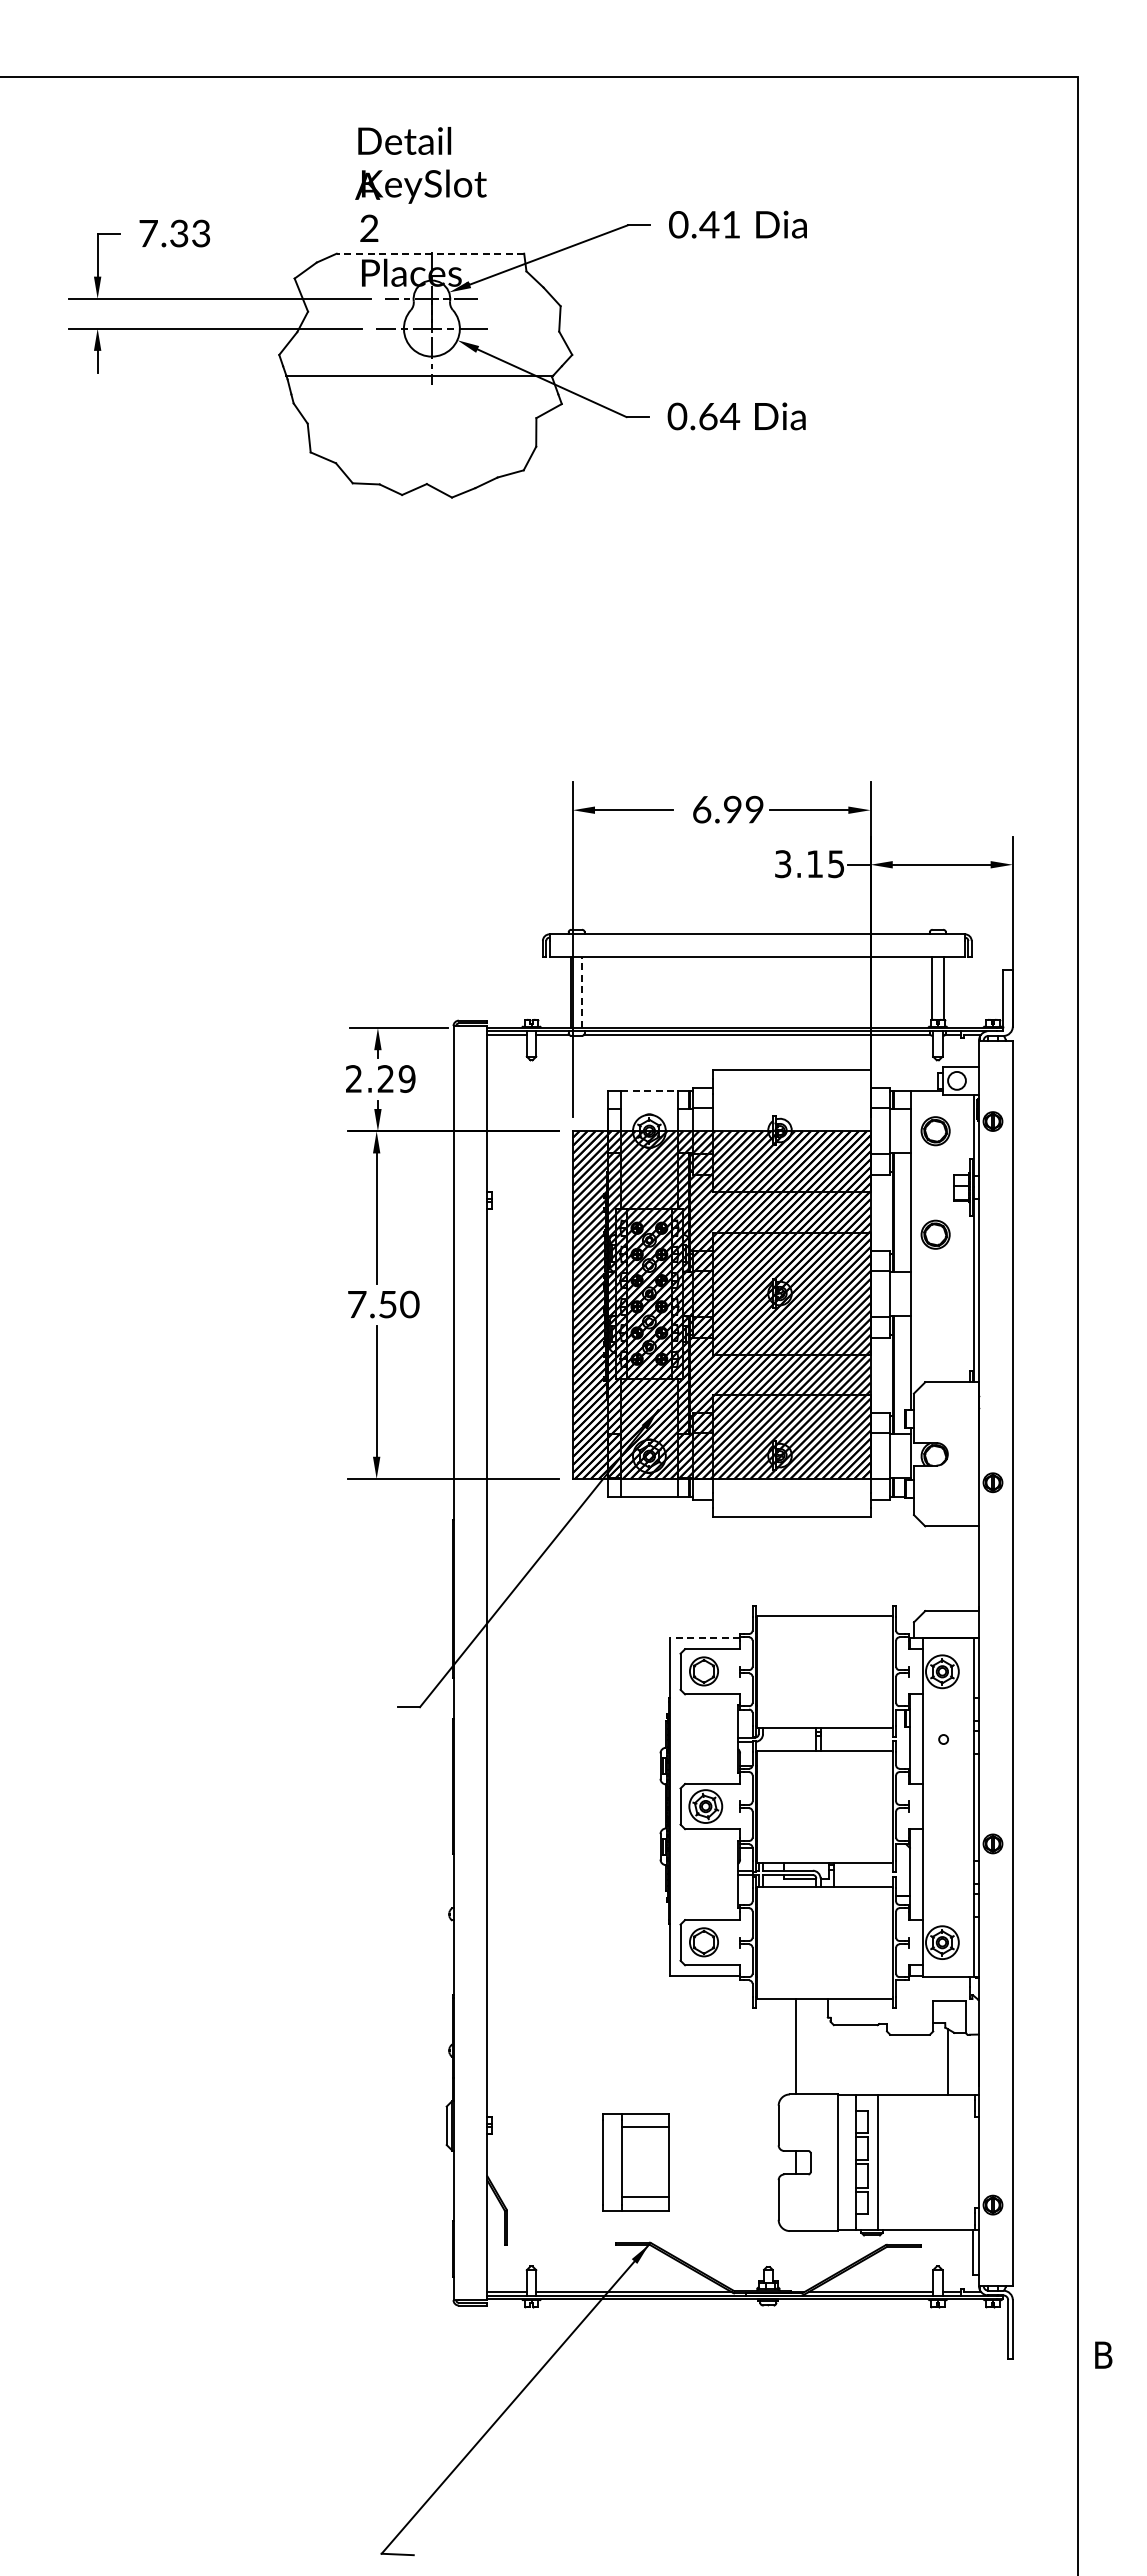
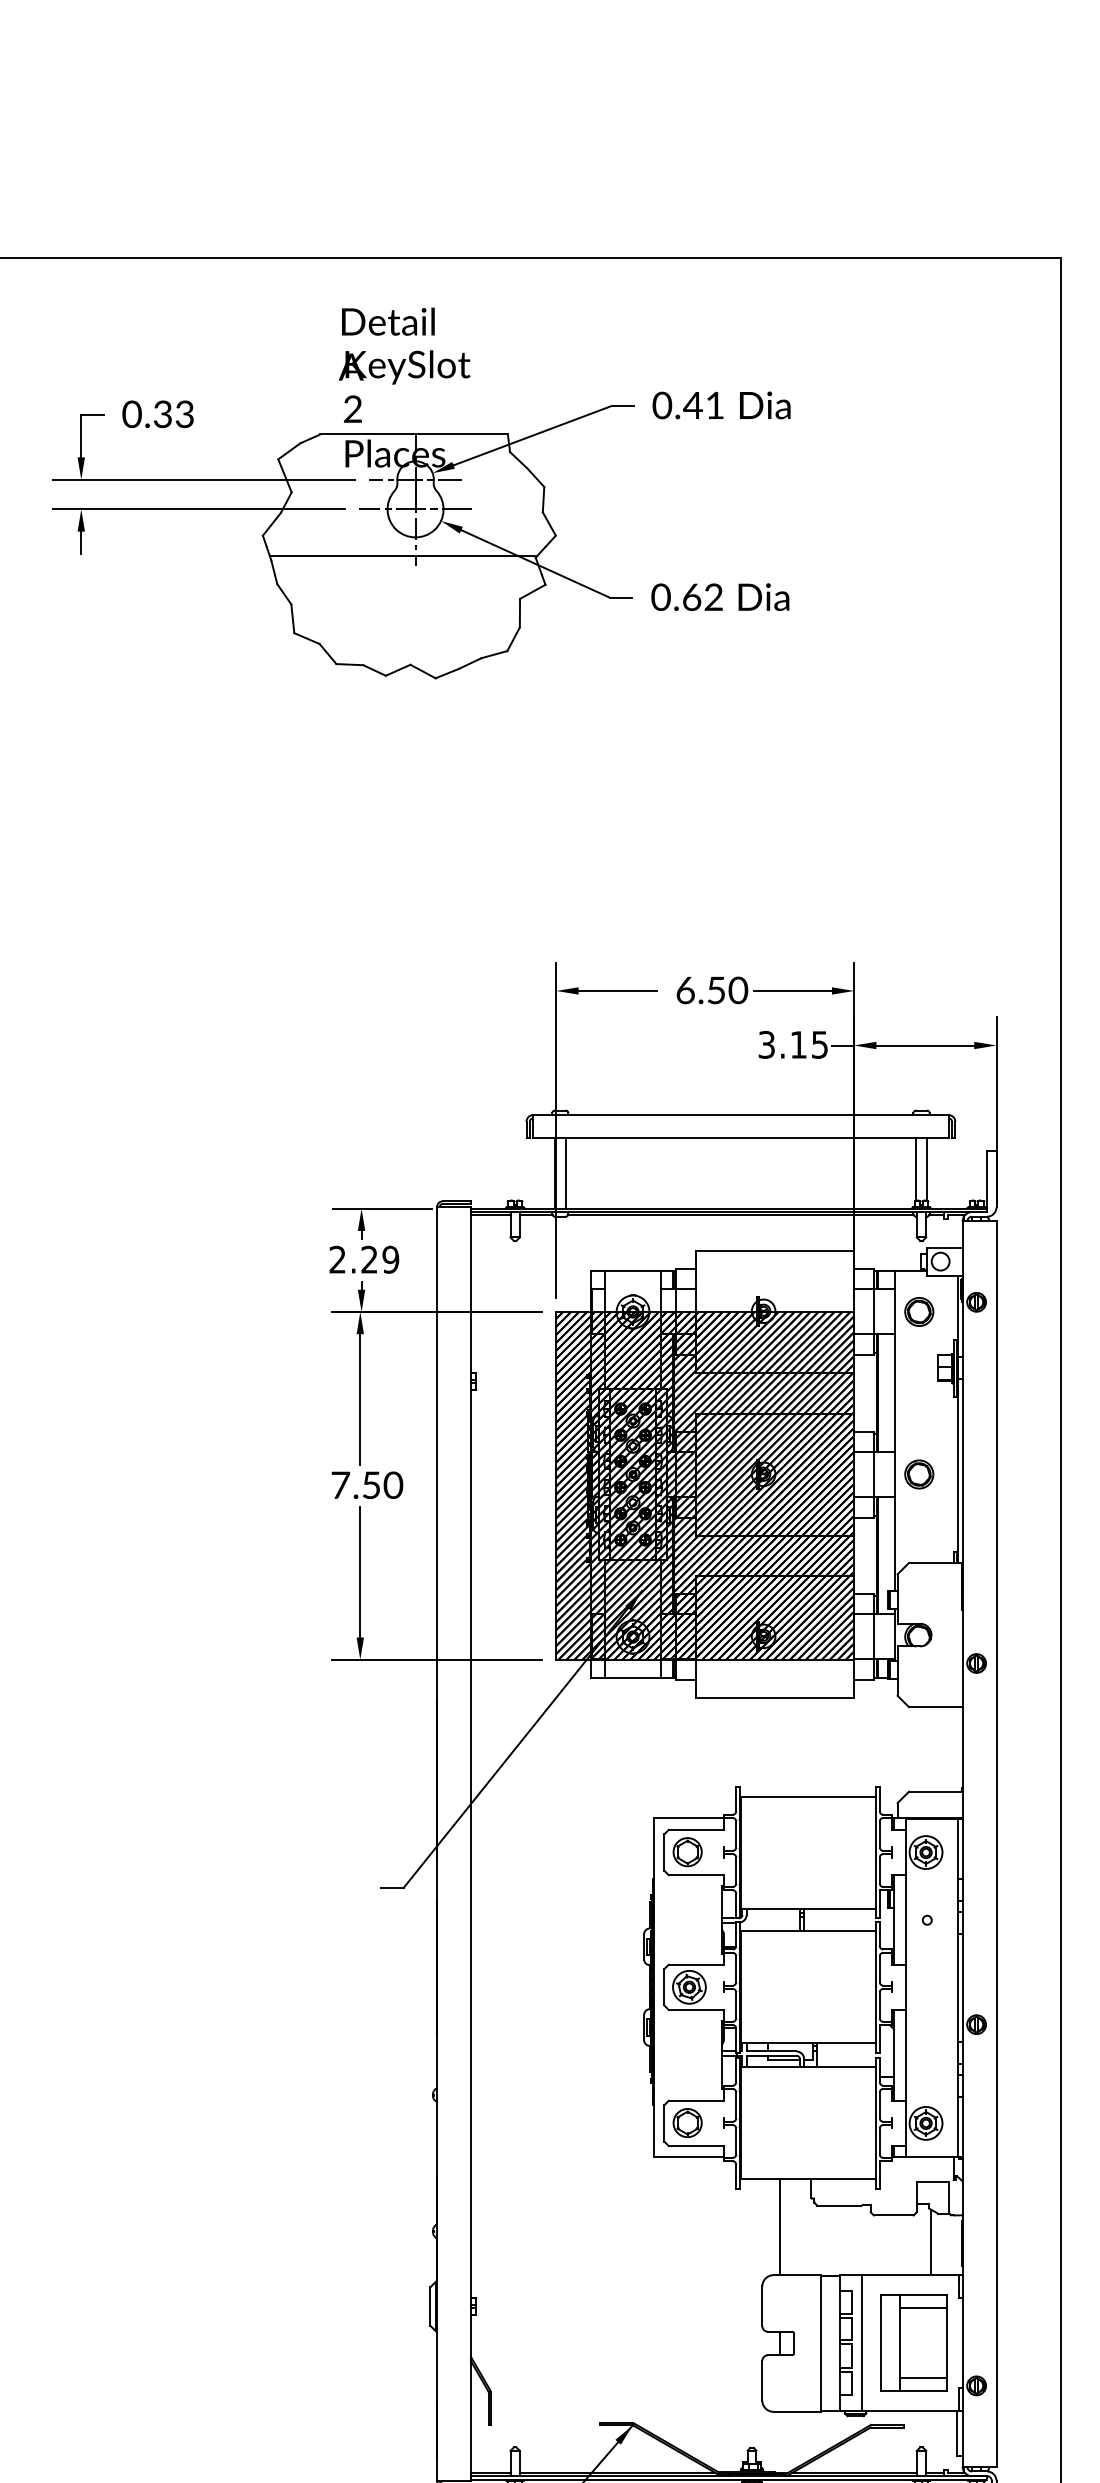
text: (148, 233) -> (132, 414), 7.33 -> 0.33
line: (430, 253) -> (414, 434), dashed -> solid
text: (729, 415) -> (713, 596), 0.64 -> 0.62
text: (744, 809) -> (728, 990), 6.99 -> 6.50
line: (582, 992) -> (566, 1173), dashed -> solid
line: (649, 1090) -> (633, 1271), dashed -> solid
part: (935, 1234) -> (919, 1474), moved
line: (705, 1637) -> (689, 1818), dashed -> solid
part: (635, 2162) -> (913, 2343), moved

